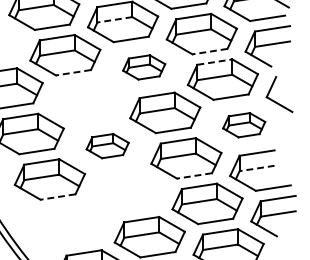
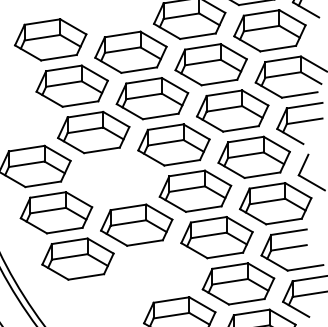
line: (114, 19) -> (143, 96), dashed -> solid
line: (209, 51) -> (240, 128), dashed -> solid
line: (215, 62) -> (246, 139), dashed -> solid
part: (143, 66) -> (173, 144), size x1.67
line: (73, 72) -> (101, 150), dashed -> solid
part: (243, 124) -> (275, 203), size x1.67
part: (107, 145) -> (136, 224), size x1.67
line: (256, 168) -> (288, 247), dashed -> solid
line: (193, 175) -> (224, 255), dashed -> solid
line: (57, 197) -> (85, 277), dashed -> solid

